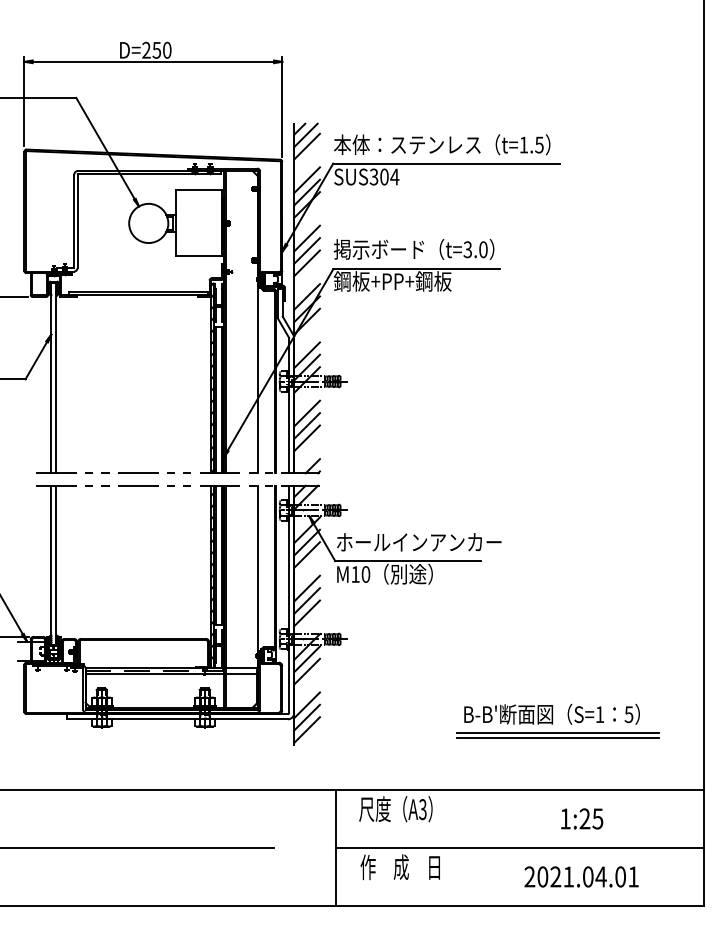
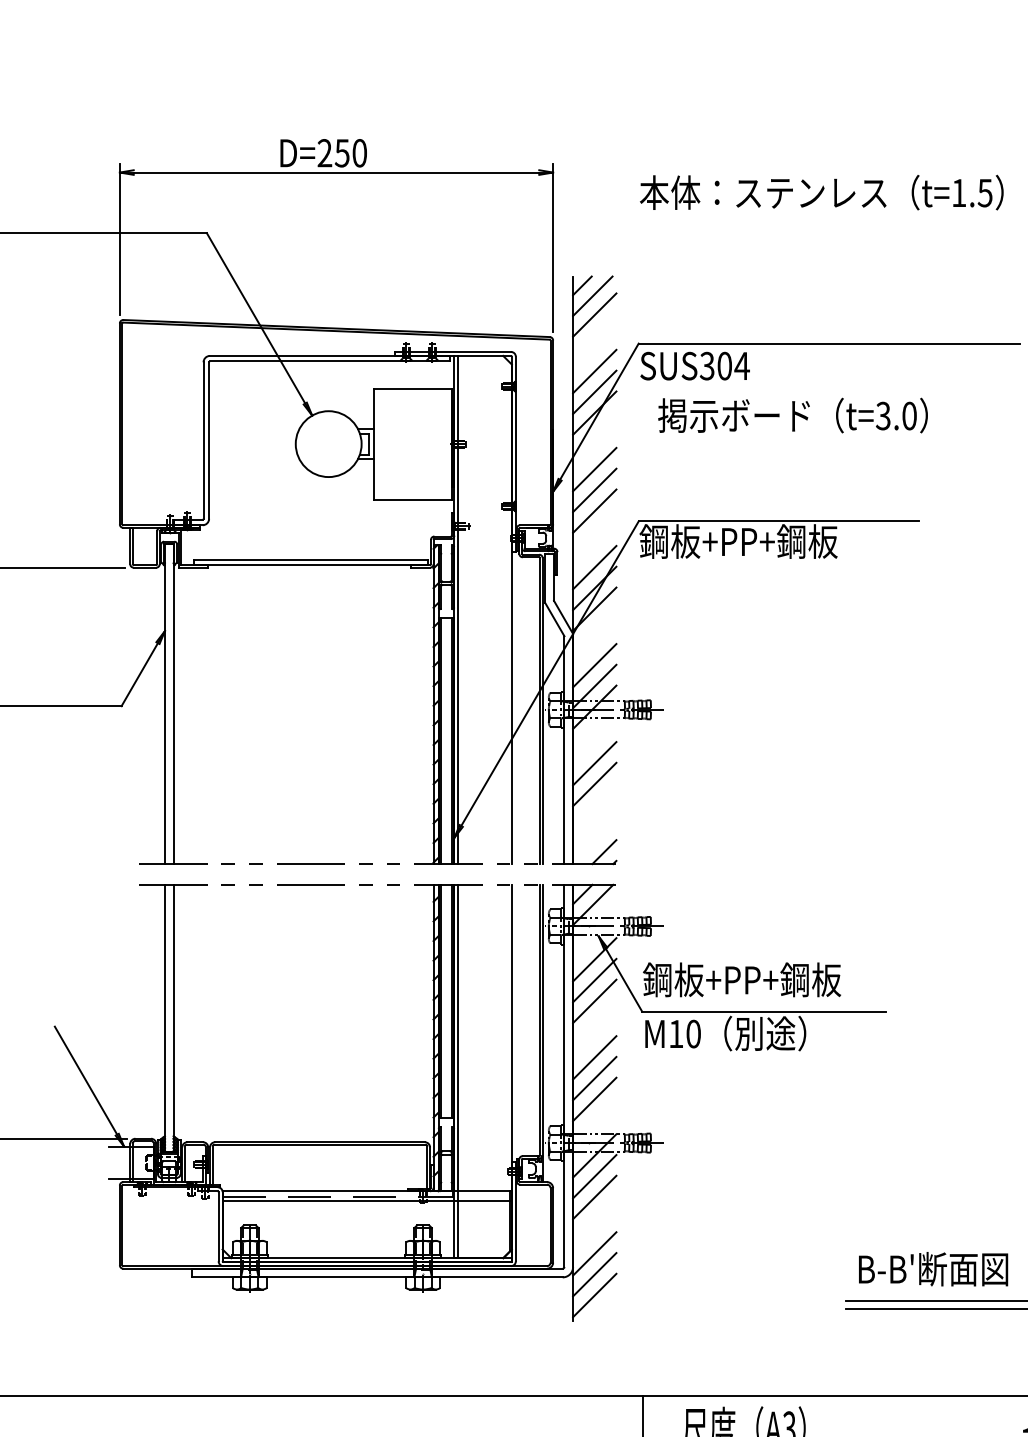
text: (442, 144) -> (822, 192), moved
text: (413, 249) -> (792, 415), moved
line: (306, 438) -> (593, 805), removed
text: (418, 542) -> (781, 980), ホールインアンカー -> 鋼板+PP+鋼板

